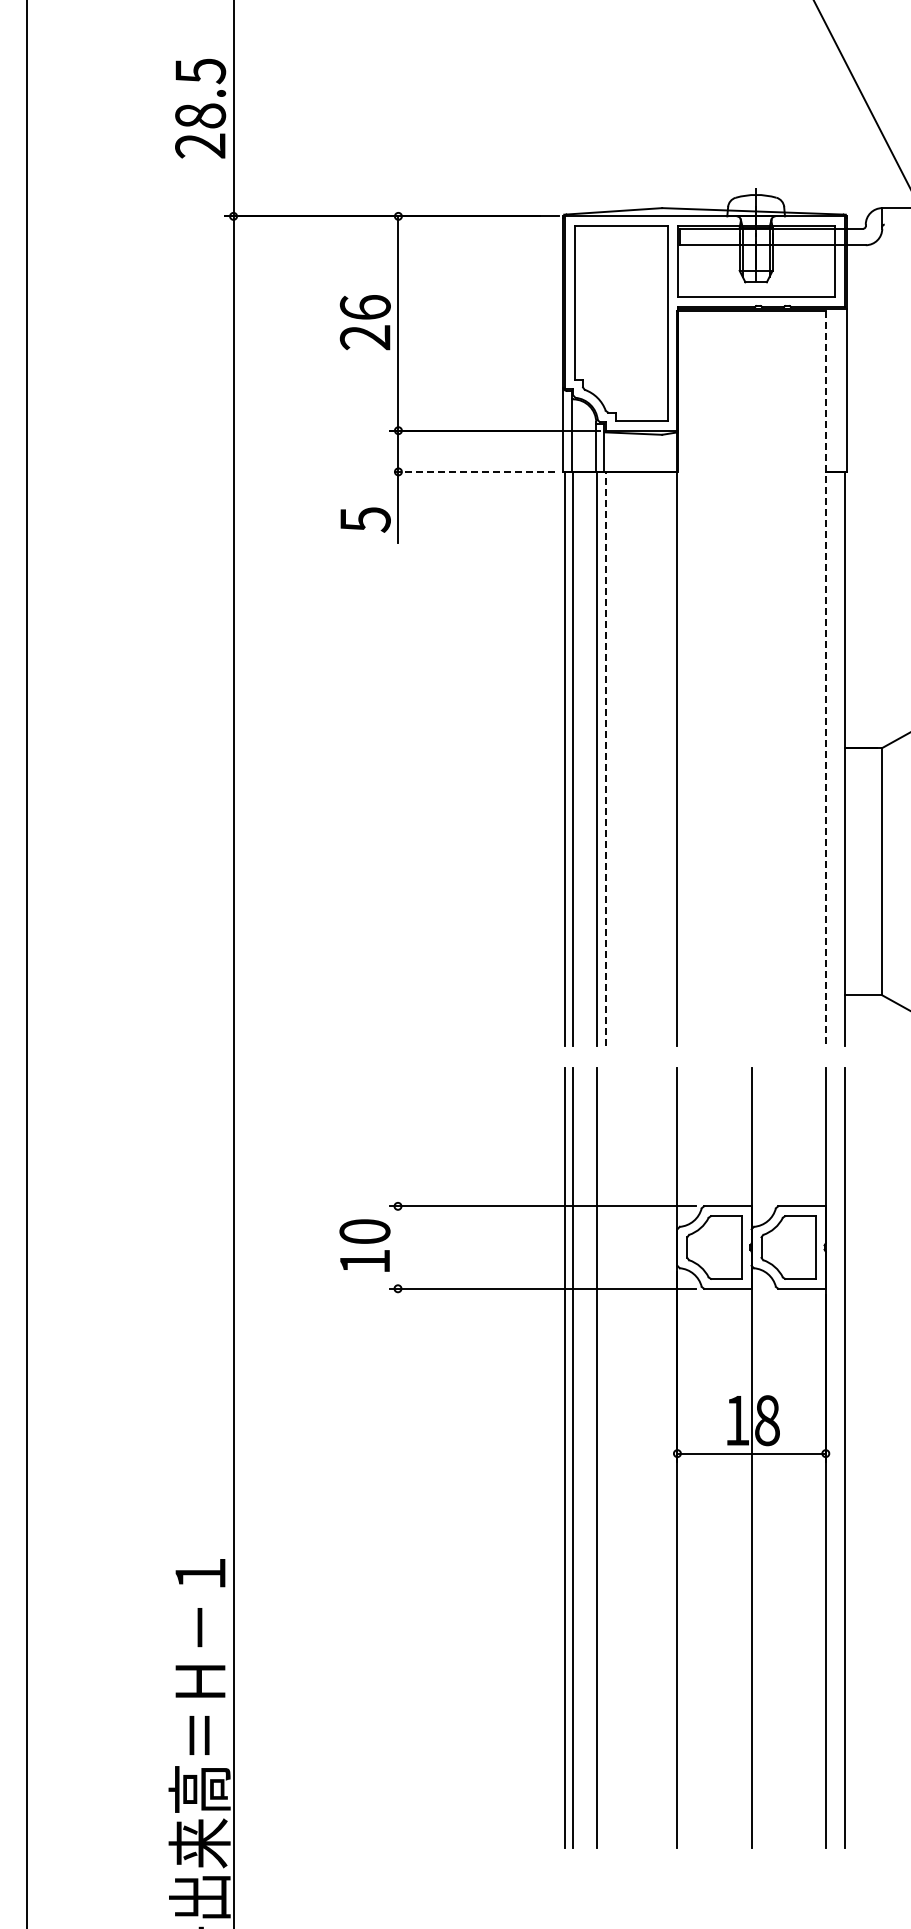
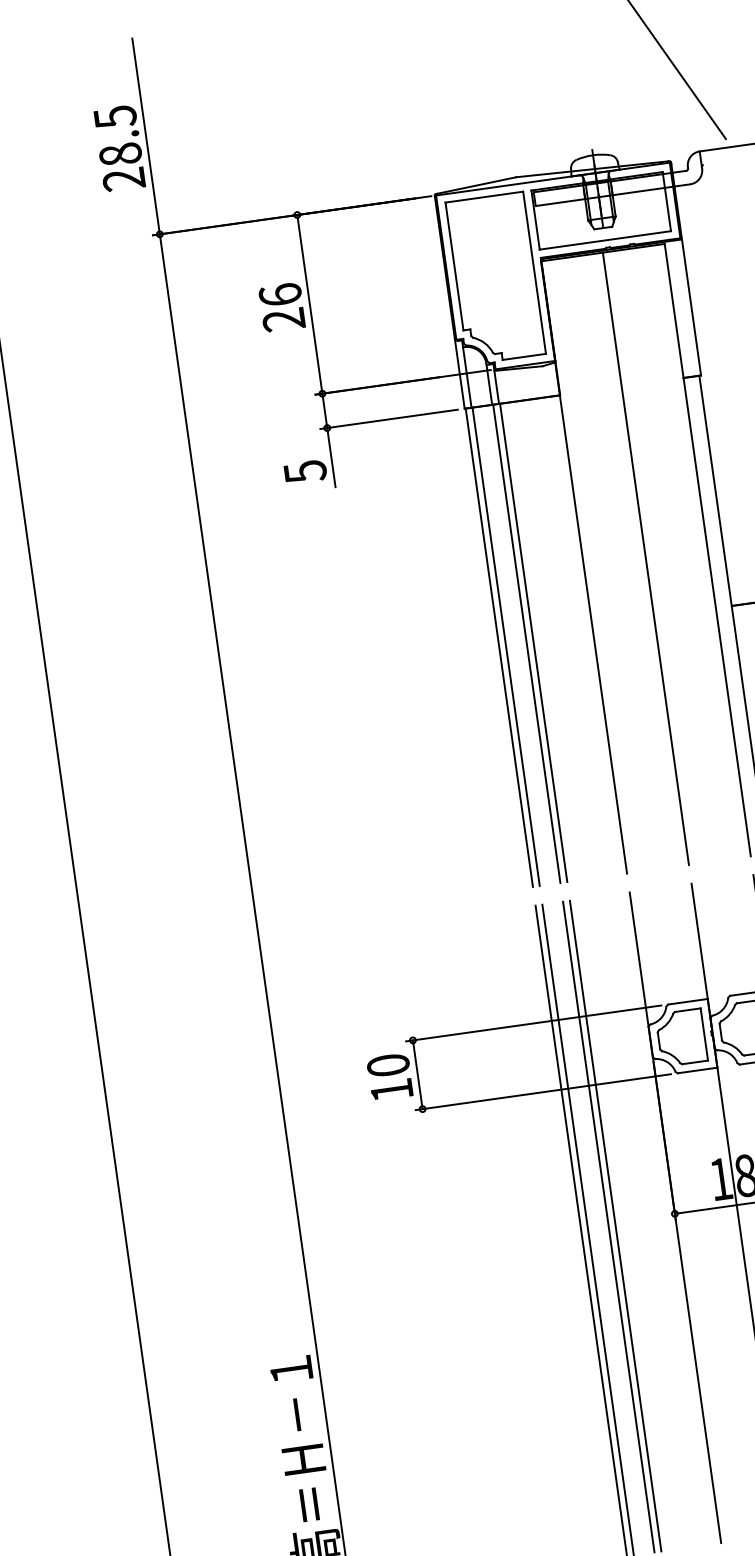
line: (472, 471) -> (388, 419), dashed -> solid
line: (751, 678) -> (645, 558), added
line: (825, 678) -> (707, 550), dashed -> solid
line: (605, 758) -> (533, 642), dashed -> solid
line: (398, 1247) -> (418, 1074), added
line: (605, 1458) -> (615, 1226), added

